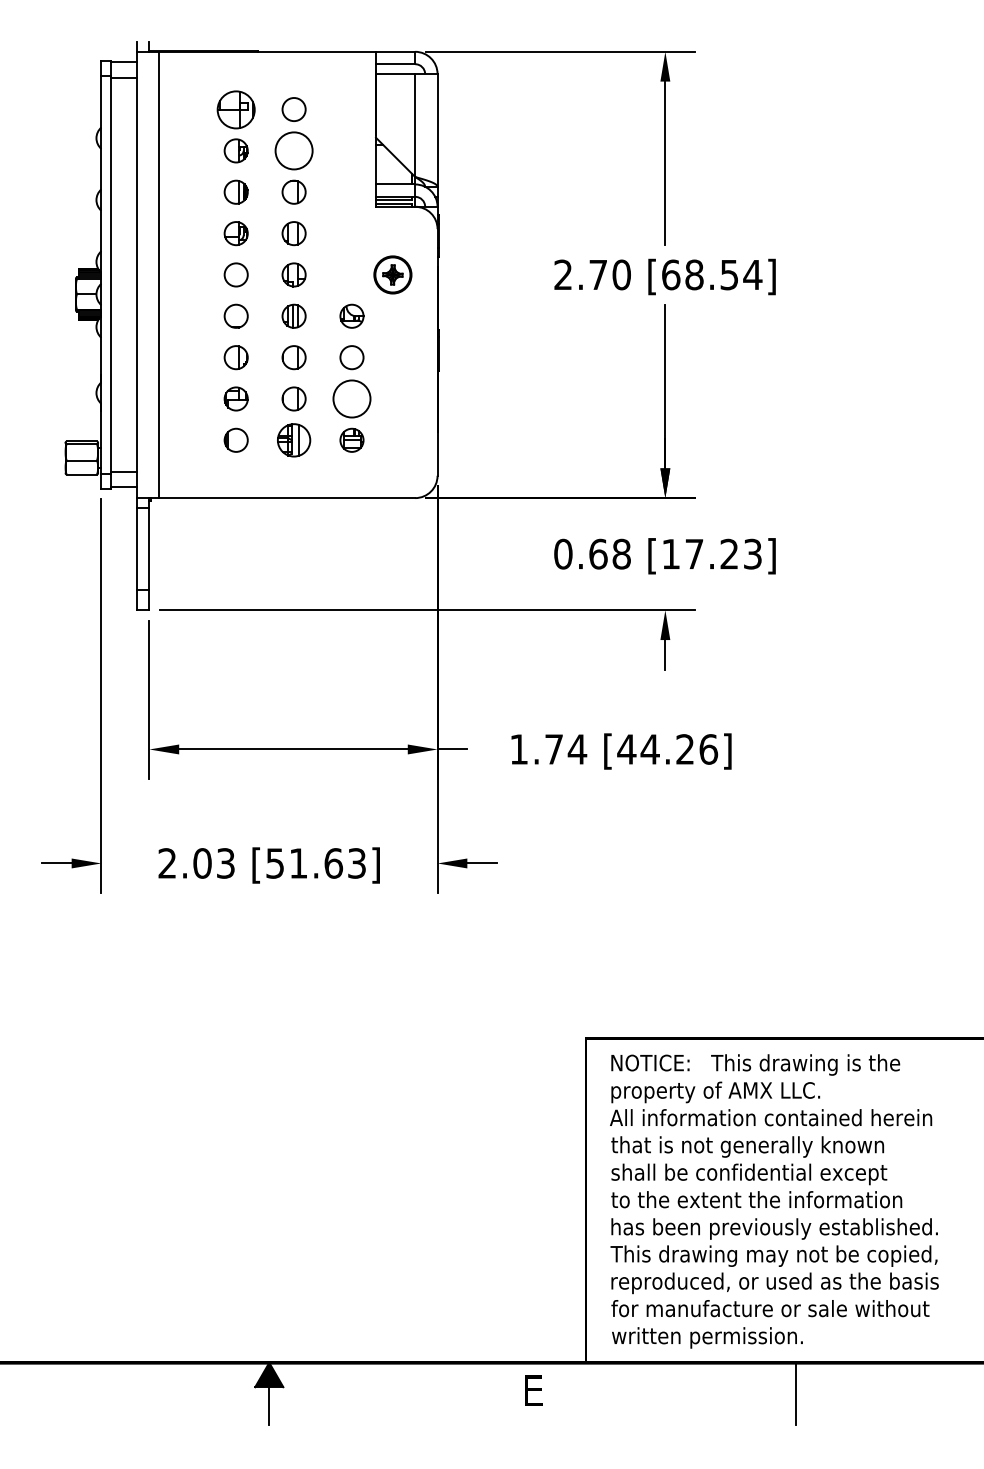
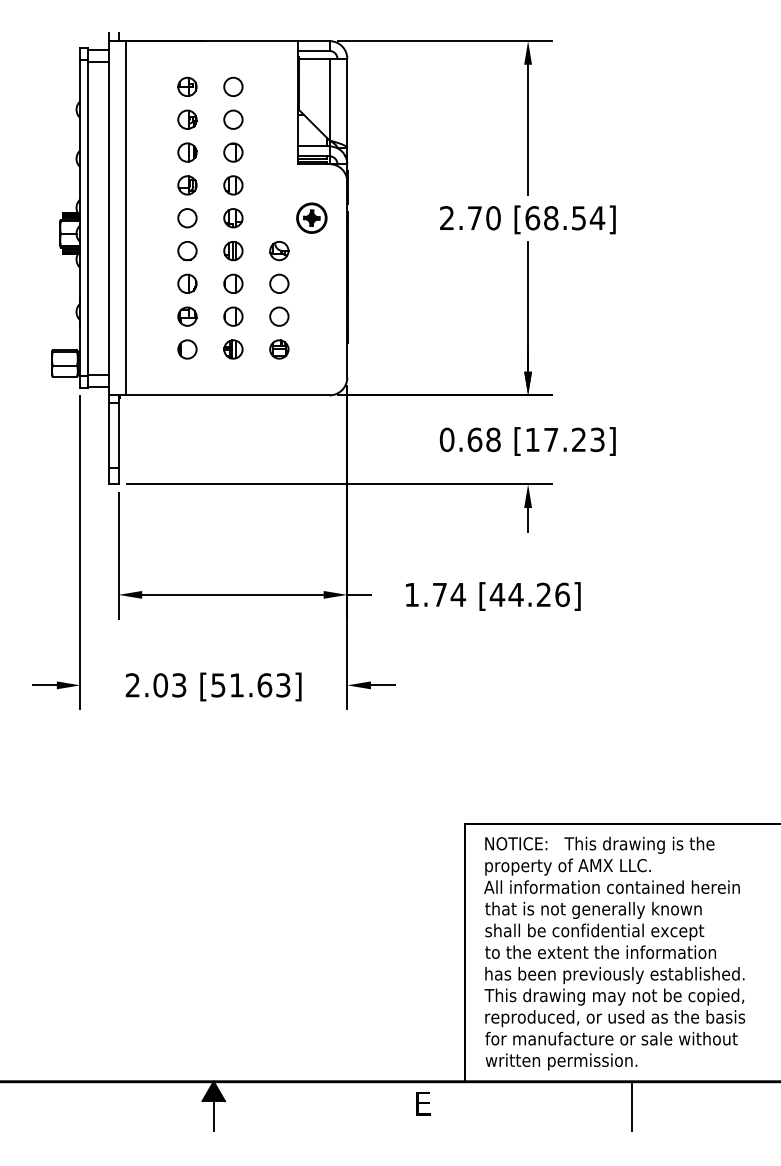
part: (236, 109) -> (187, 86), size x0.62
circle: (294, 150) -> (233, 119), size x0.62
circle: (352, 398) -> (279, 316), size x0.62
part: (294, 440) -> (233, 349), size x0.71

